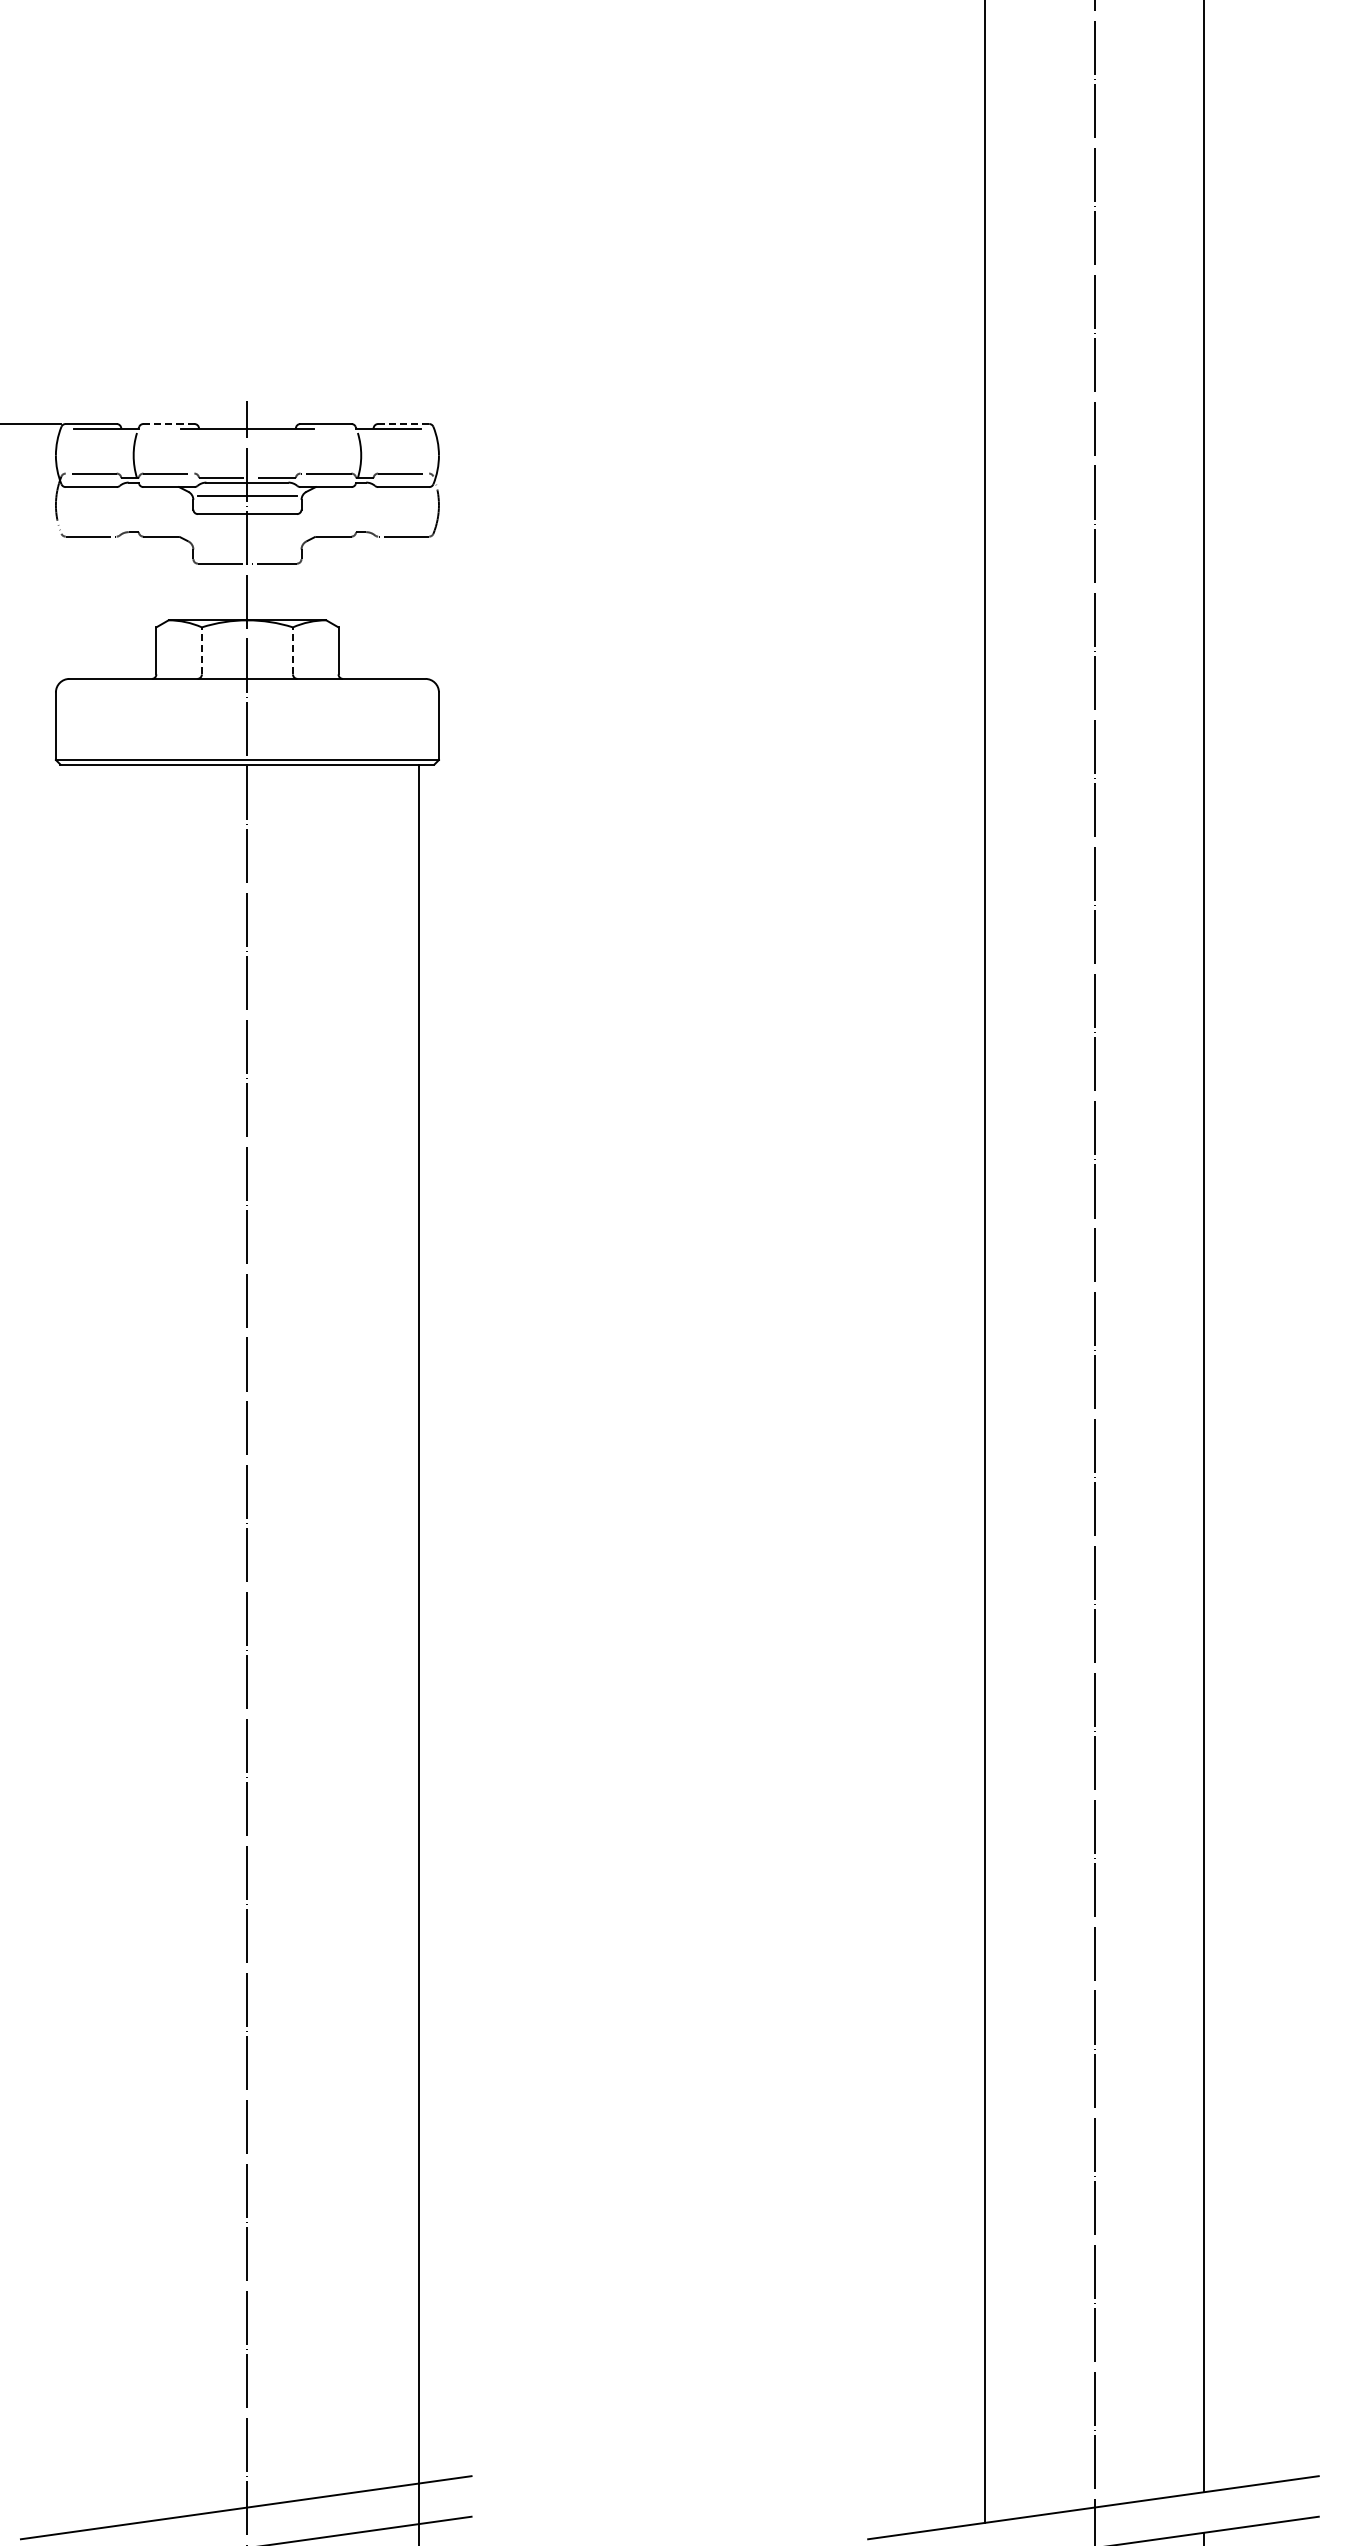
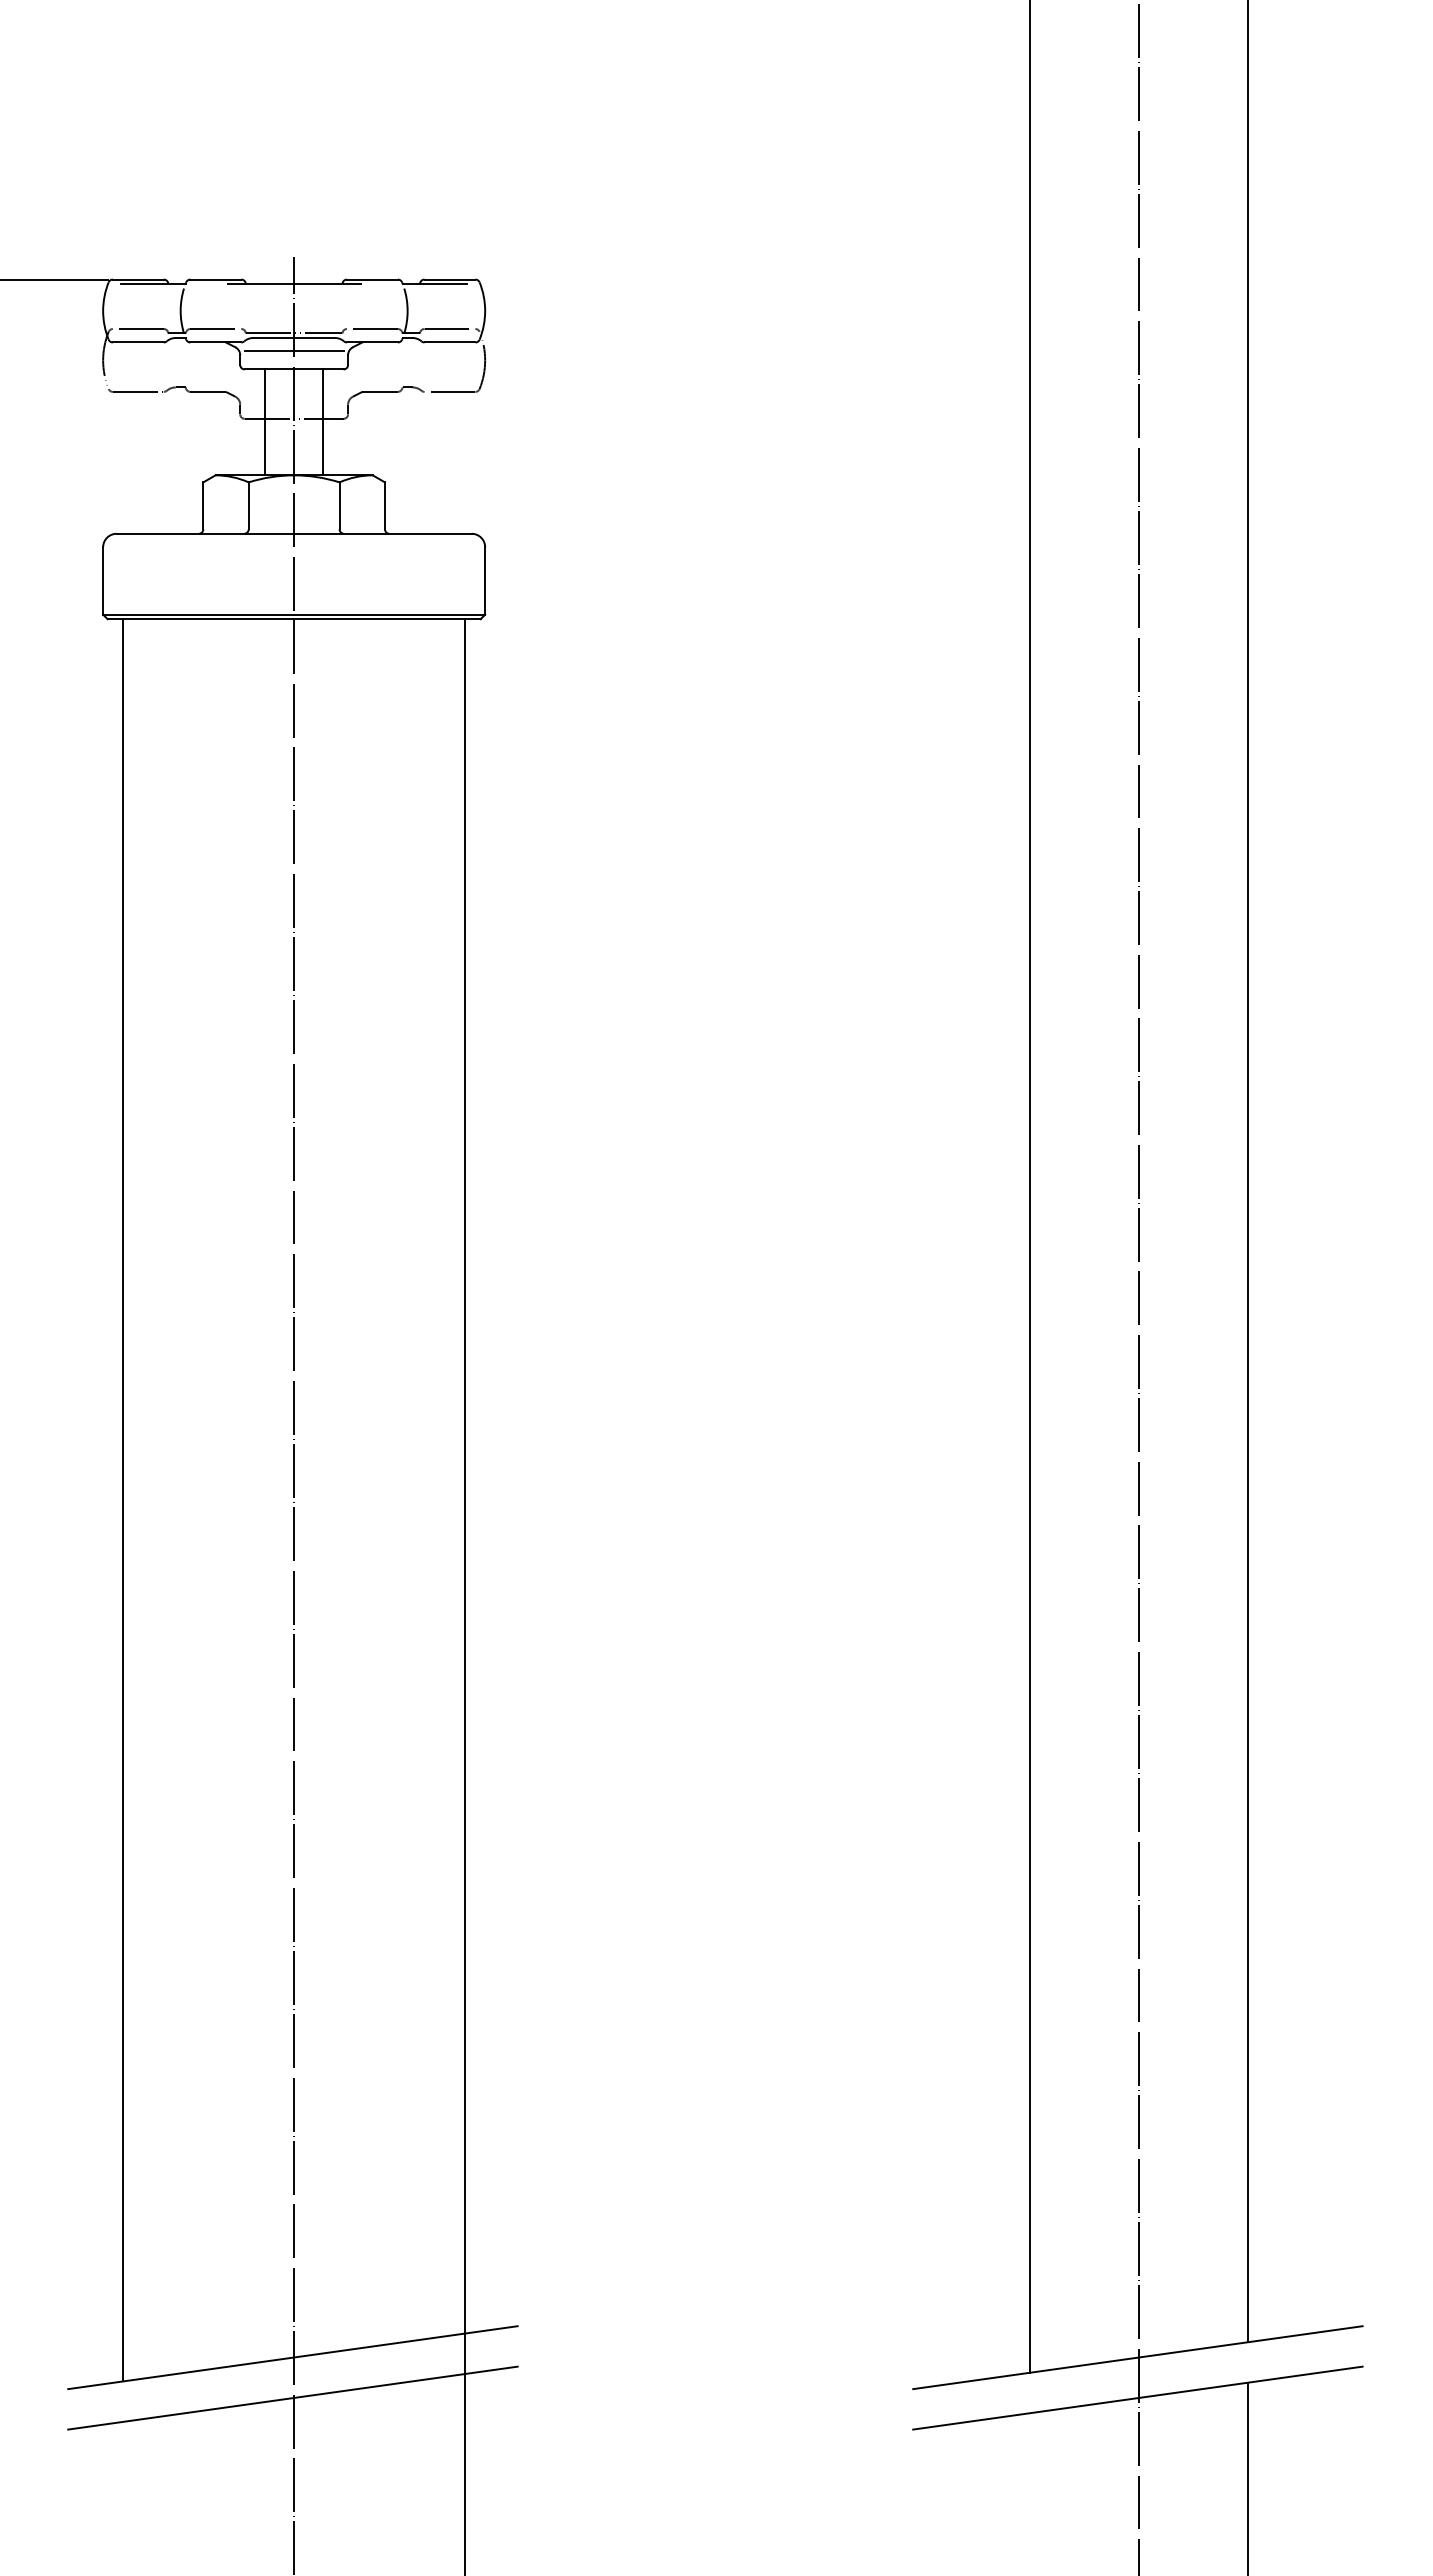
line: (169, 423) -> (216, 279), dashed -> solid
line: (404, 423) -> (450, 279), dashed -> solid
line: (217, 567) -> (264, 422), added
line: (276, 567) -> (323, 422), added
line: (201, 650) -> (248, 505), dashed -> solid
line: (292, 650) -> (339, 505), dashed -> solid
line: (76, 1648) -> (123, 1500), added

